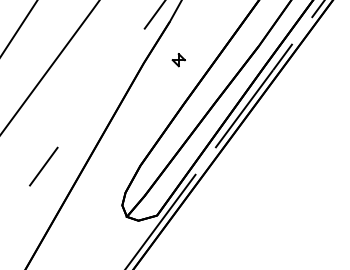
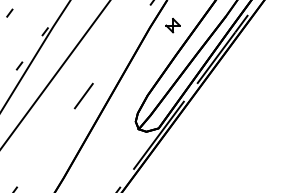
part: (178, 59) -> (172, 25), size x1.67

